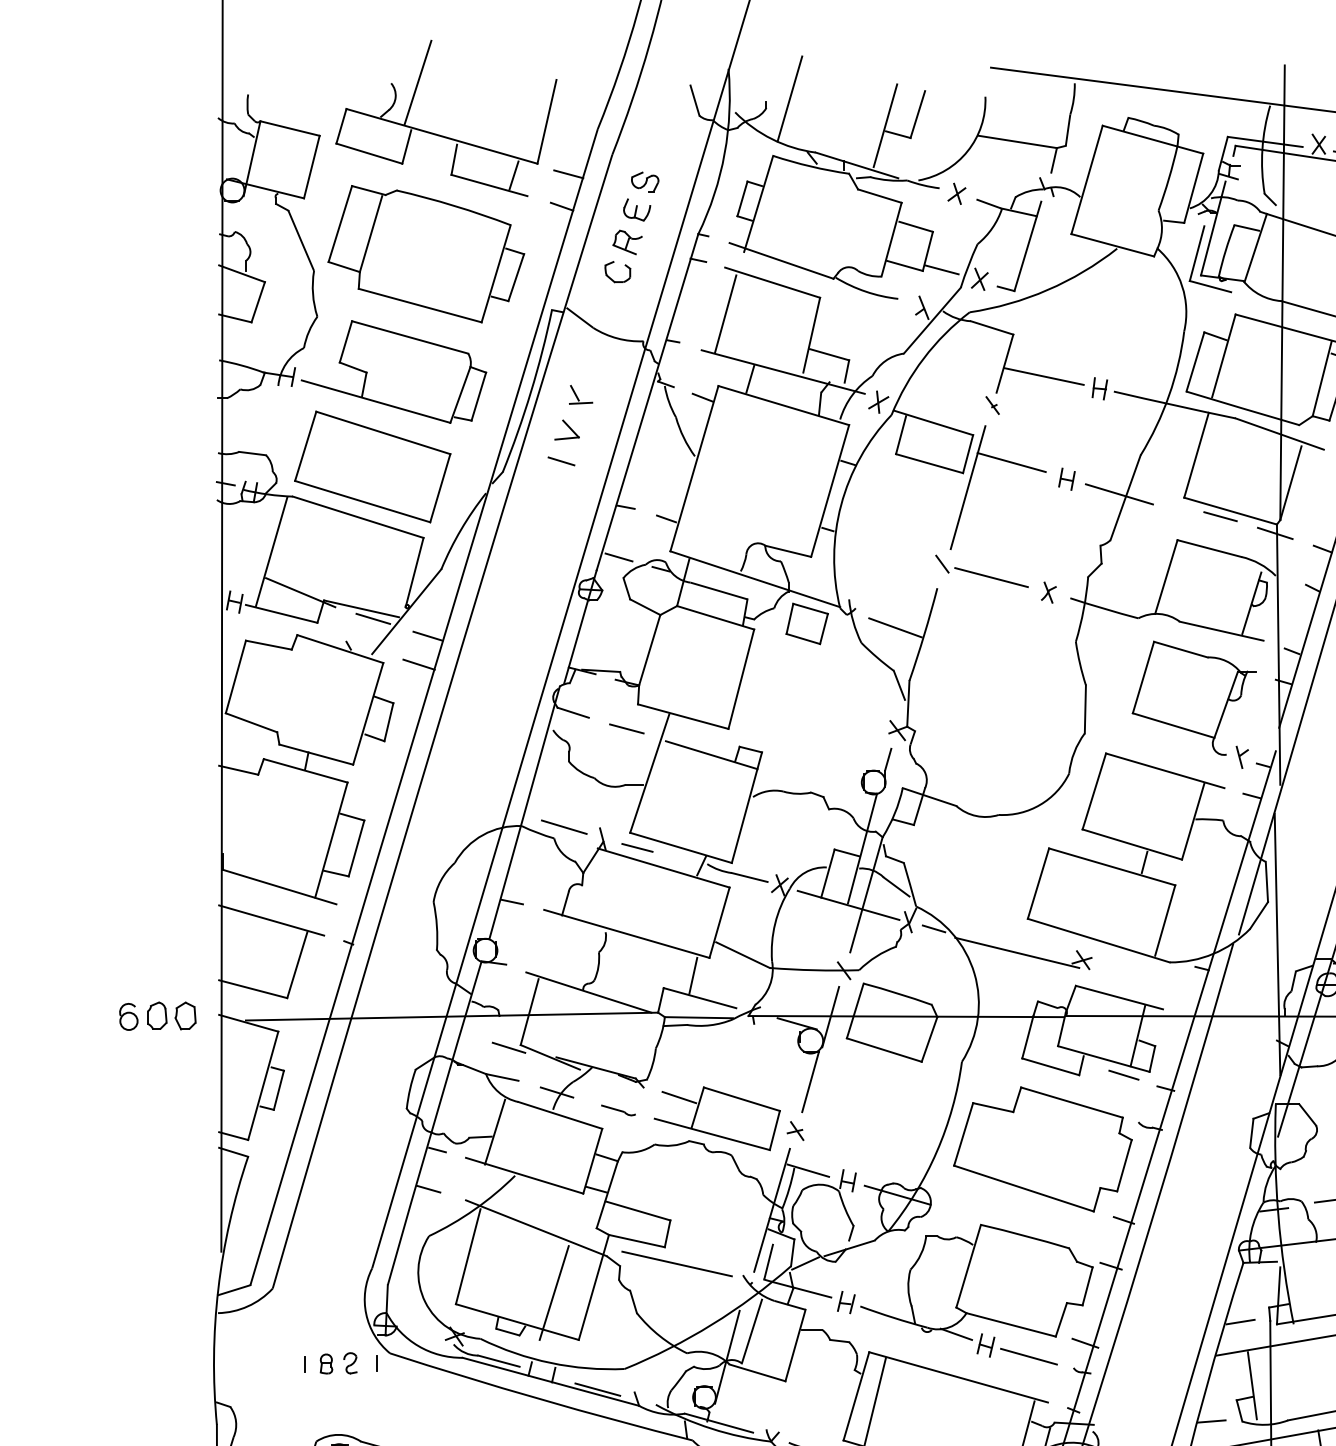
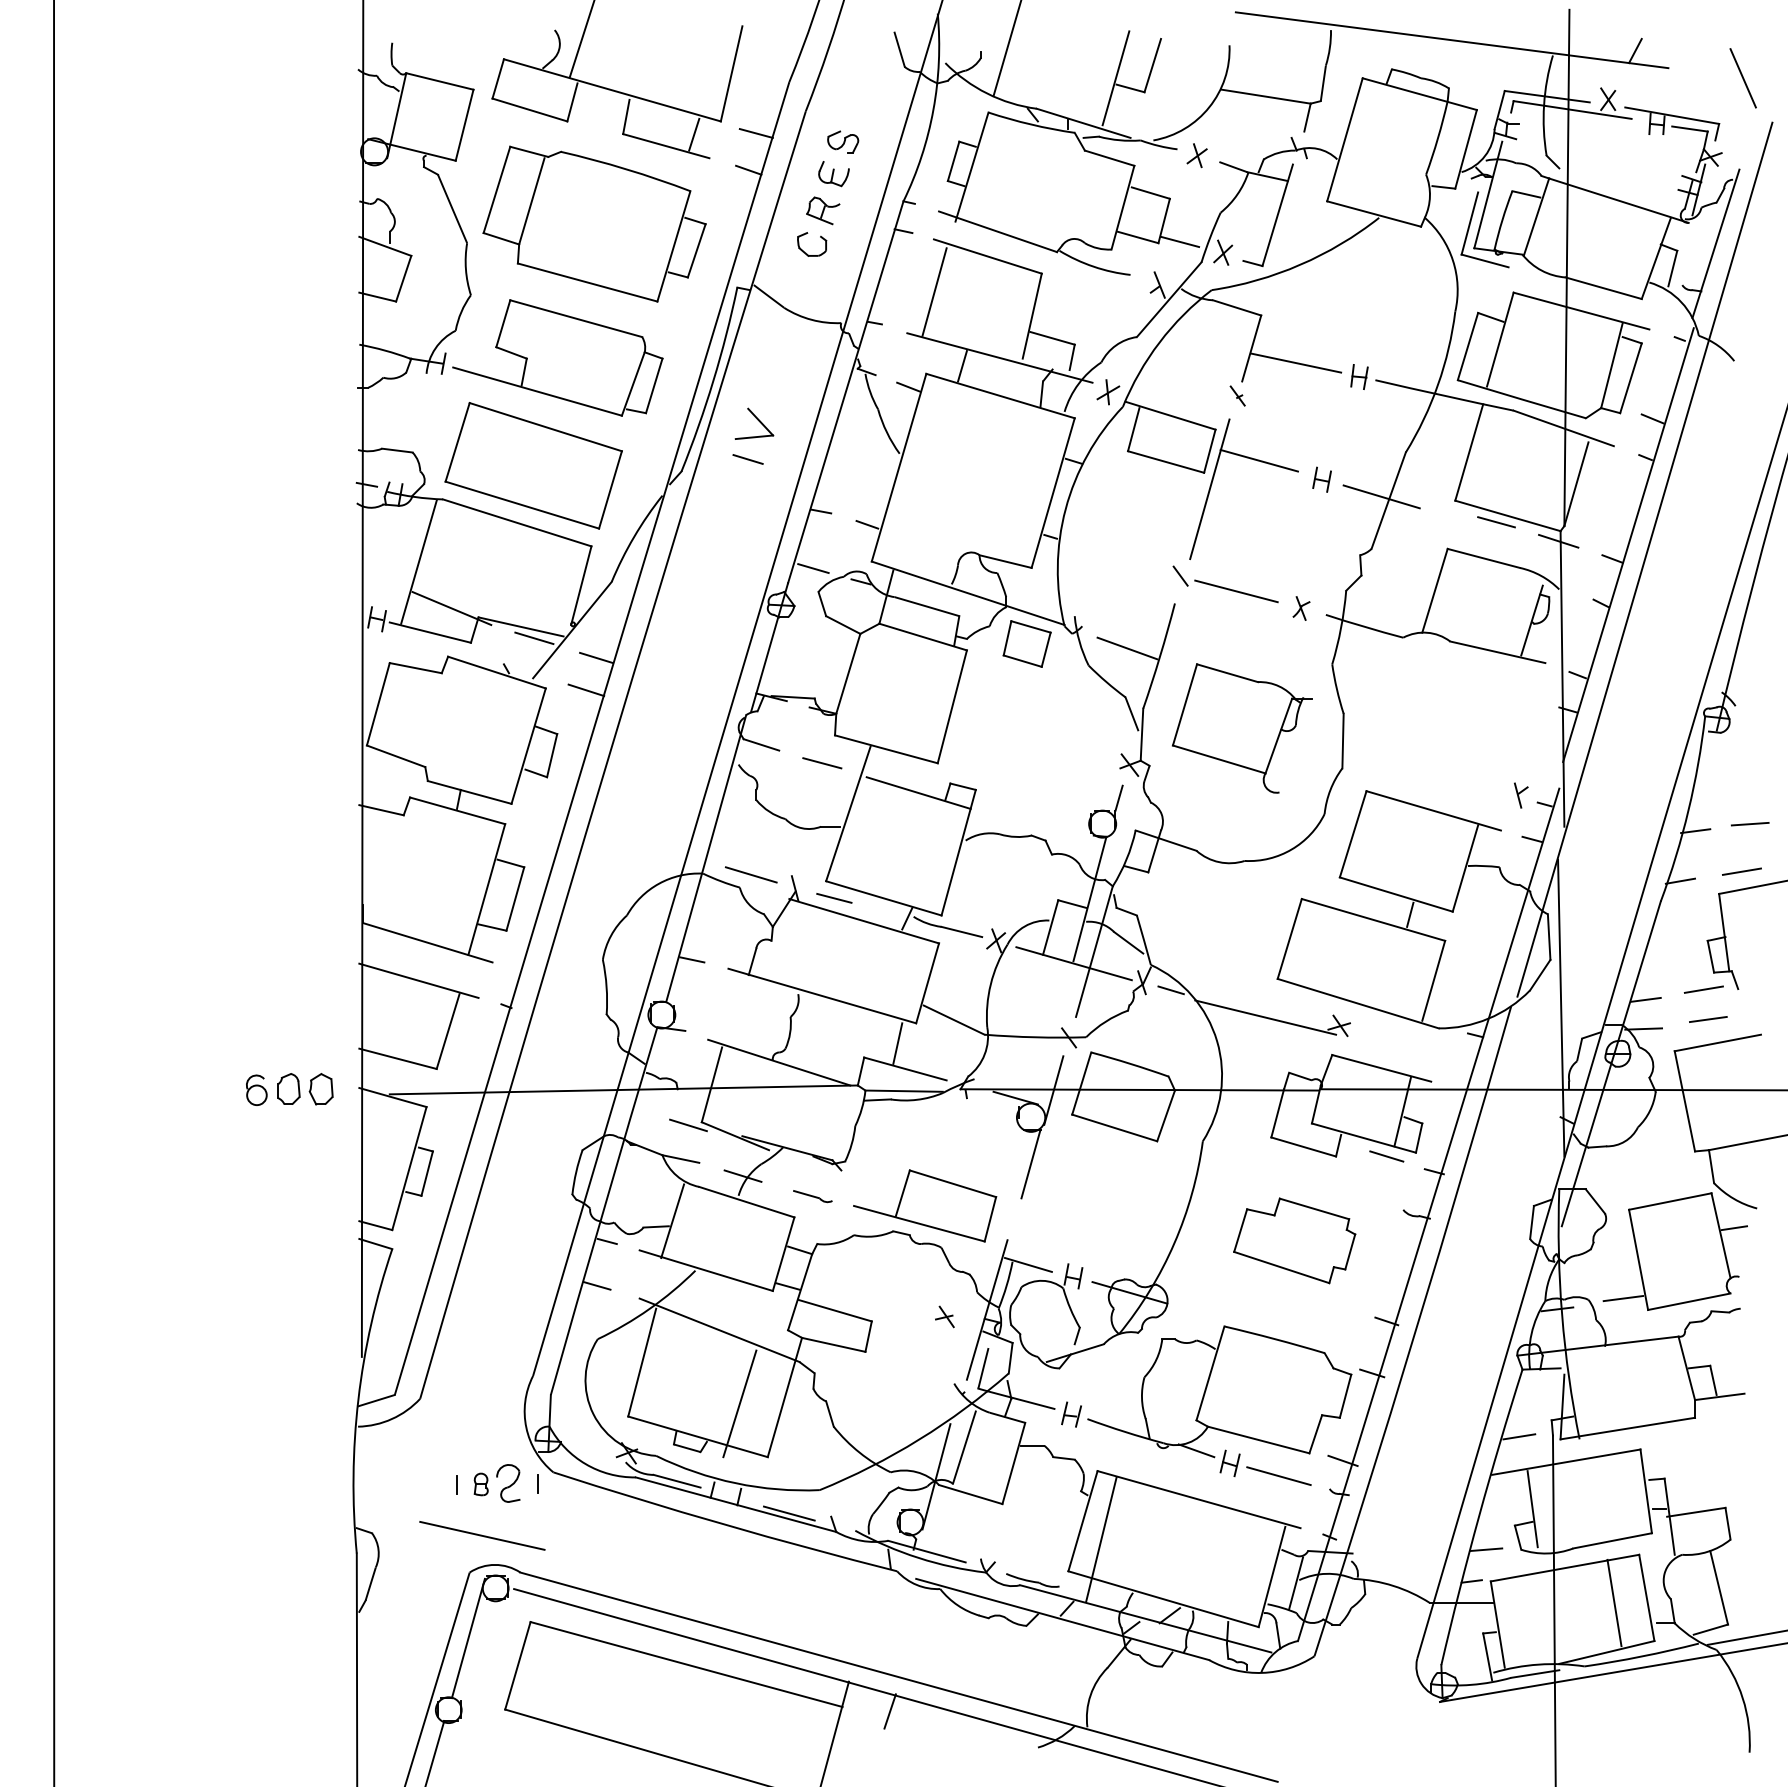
part: (580, 394) -> (769, 383), removed
part: (567, 429) -> (754, 423), size x1.4
part: (1193, 698) -> (1241, 728), moved
line: (678, 1097) -> (881, 1181), removed
part: (795, 1130) -> (944, 1316), moved
part: (1042, 1149) -> (1294, 1240), size x0.6
line: (677, 1263) -> (482, 1535), moved
line: (805, 1263) -> (1025, 1370), removed
part: (350, 1363) -> (508, 1483), size x1.6

